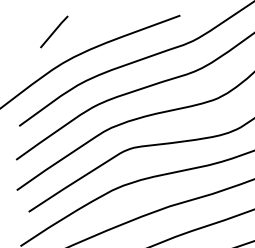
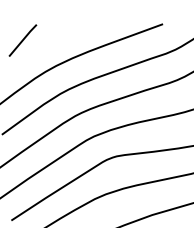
line: (54, 31) -> (23, 40), moved

